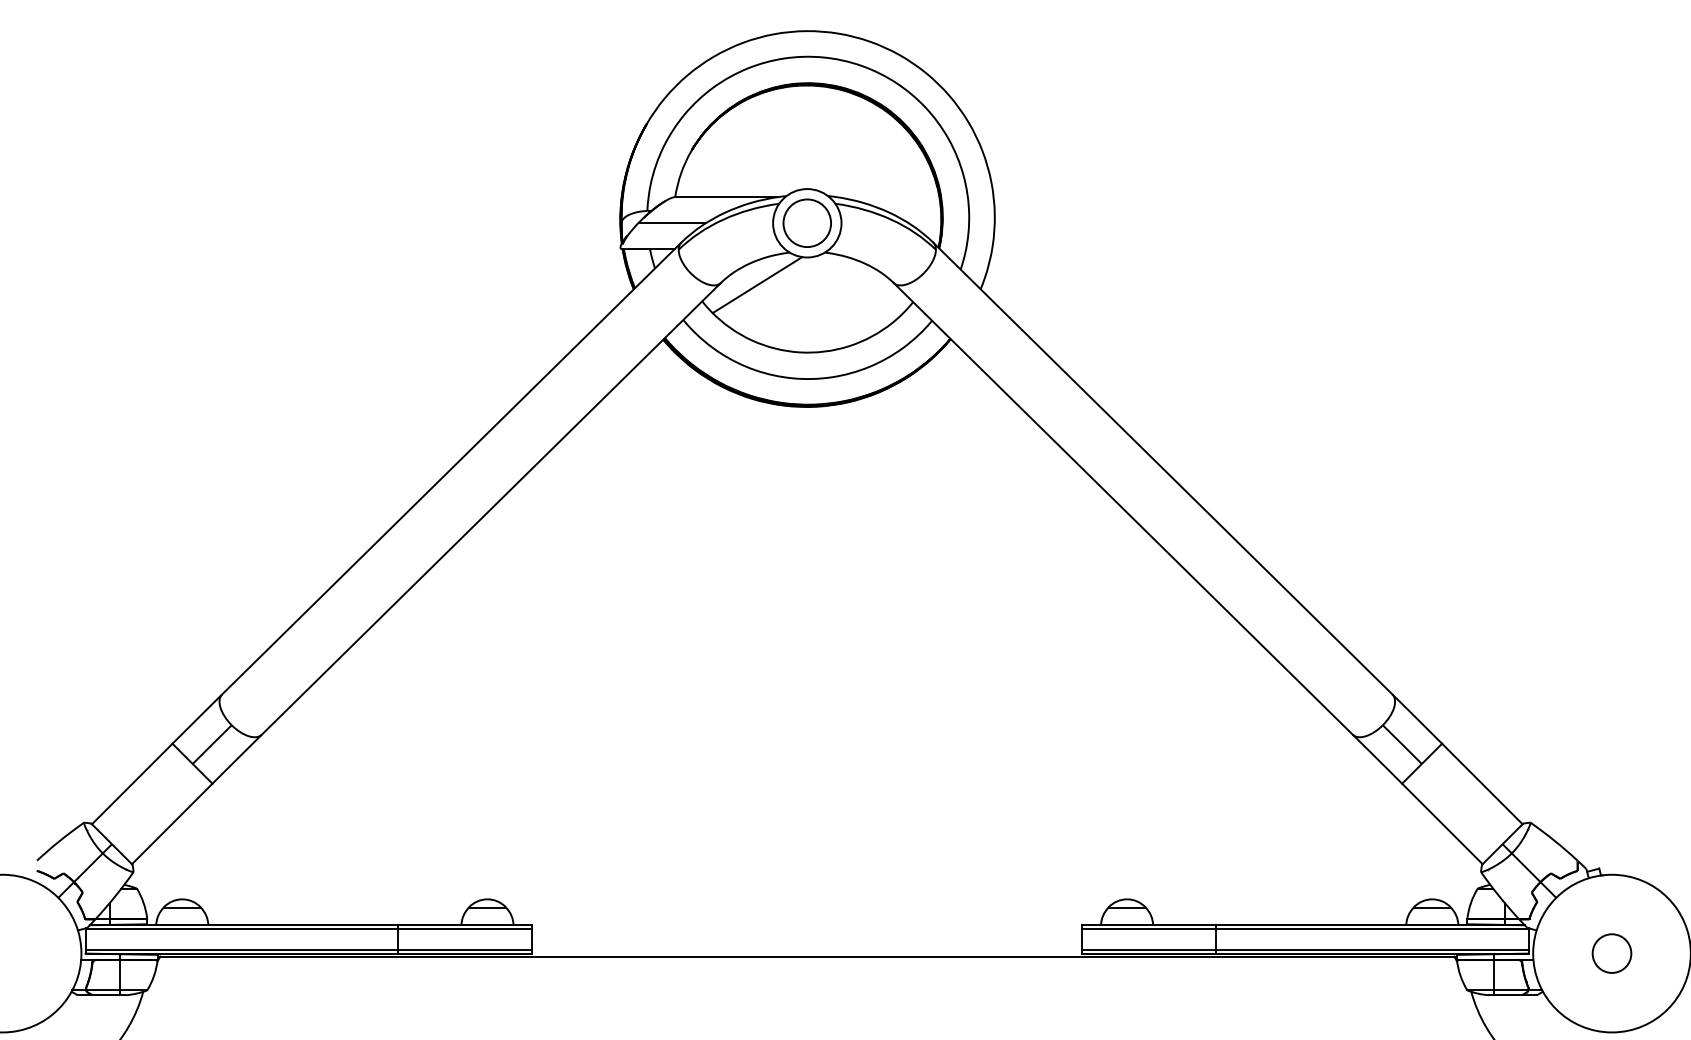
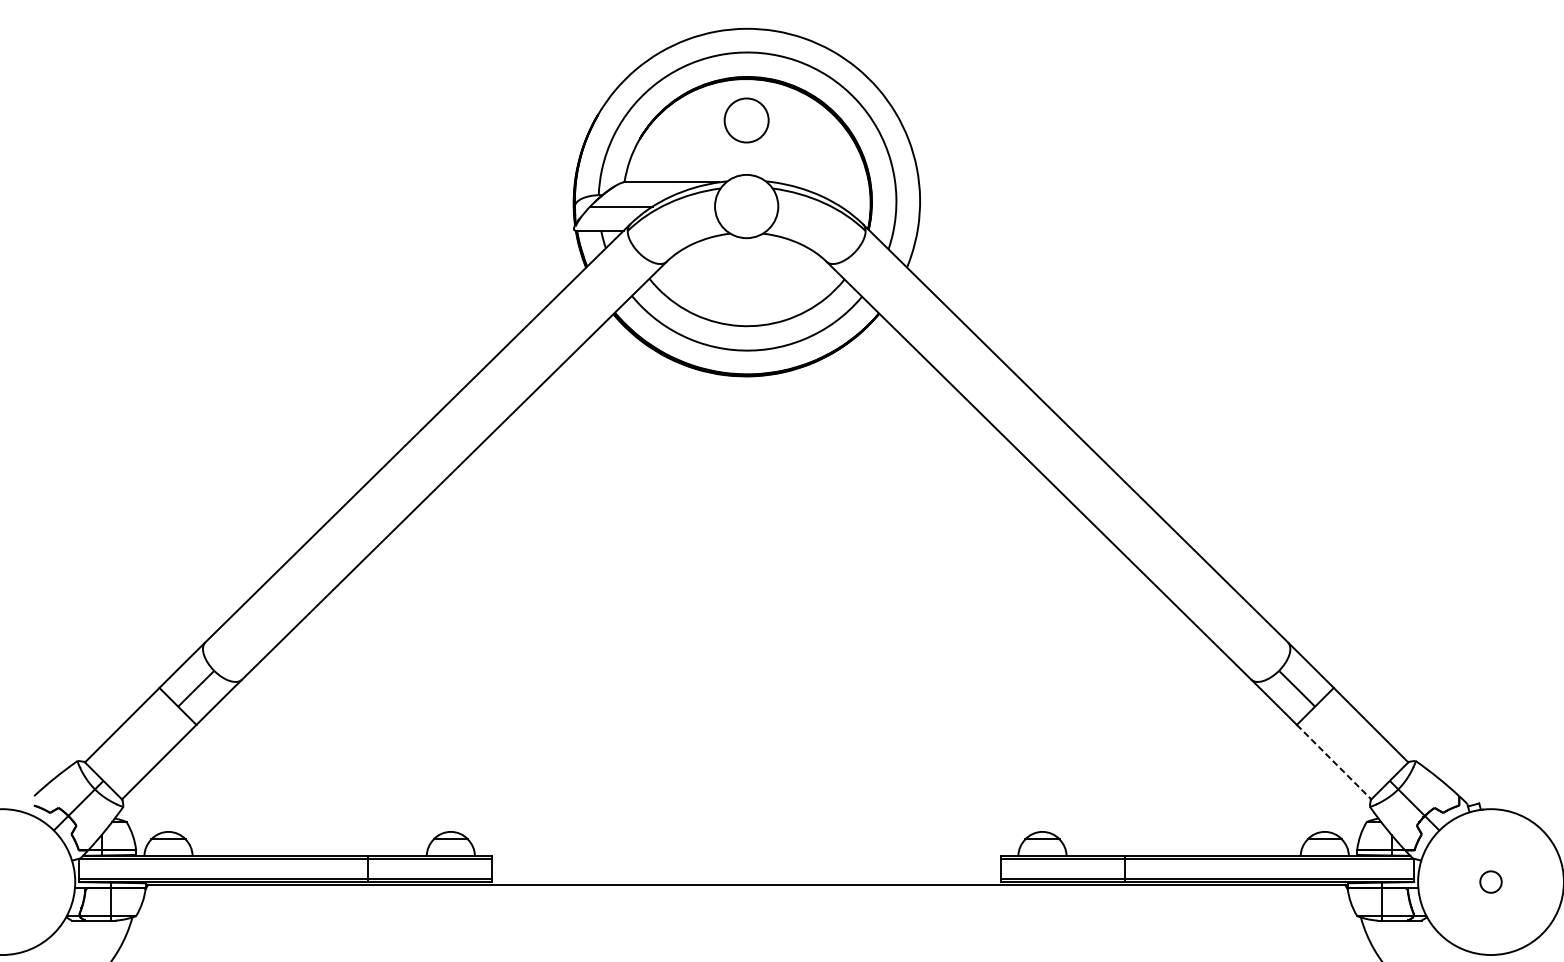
circle: (806, 222) -> (745, 119), moved
line: (757, 285) -> (700, 264), removed
line: (1442, 823) -> (1334, 761), solid -> dashed
circle: (1611, 953) -> (1490, 881), size x0.6

